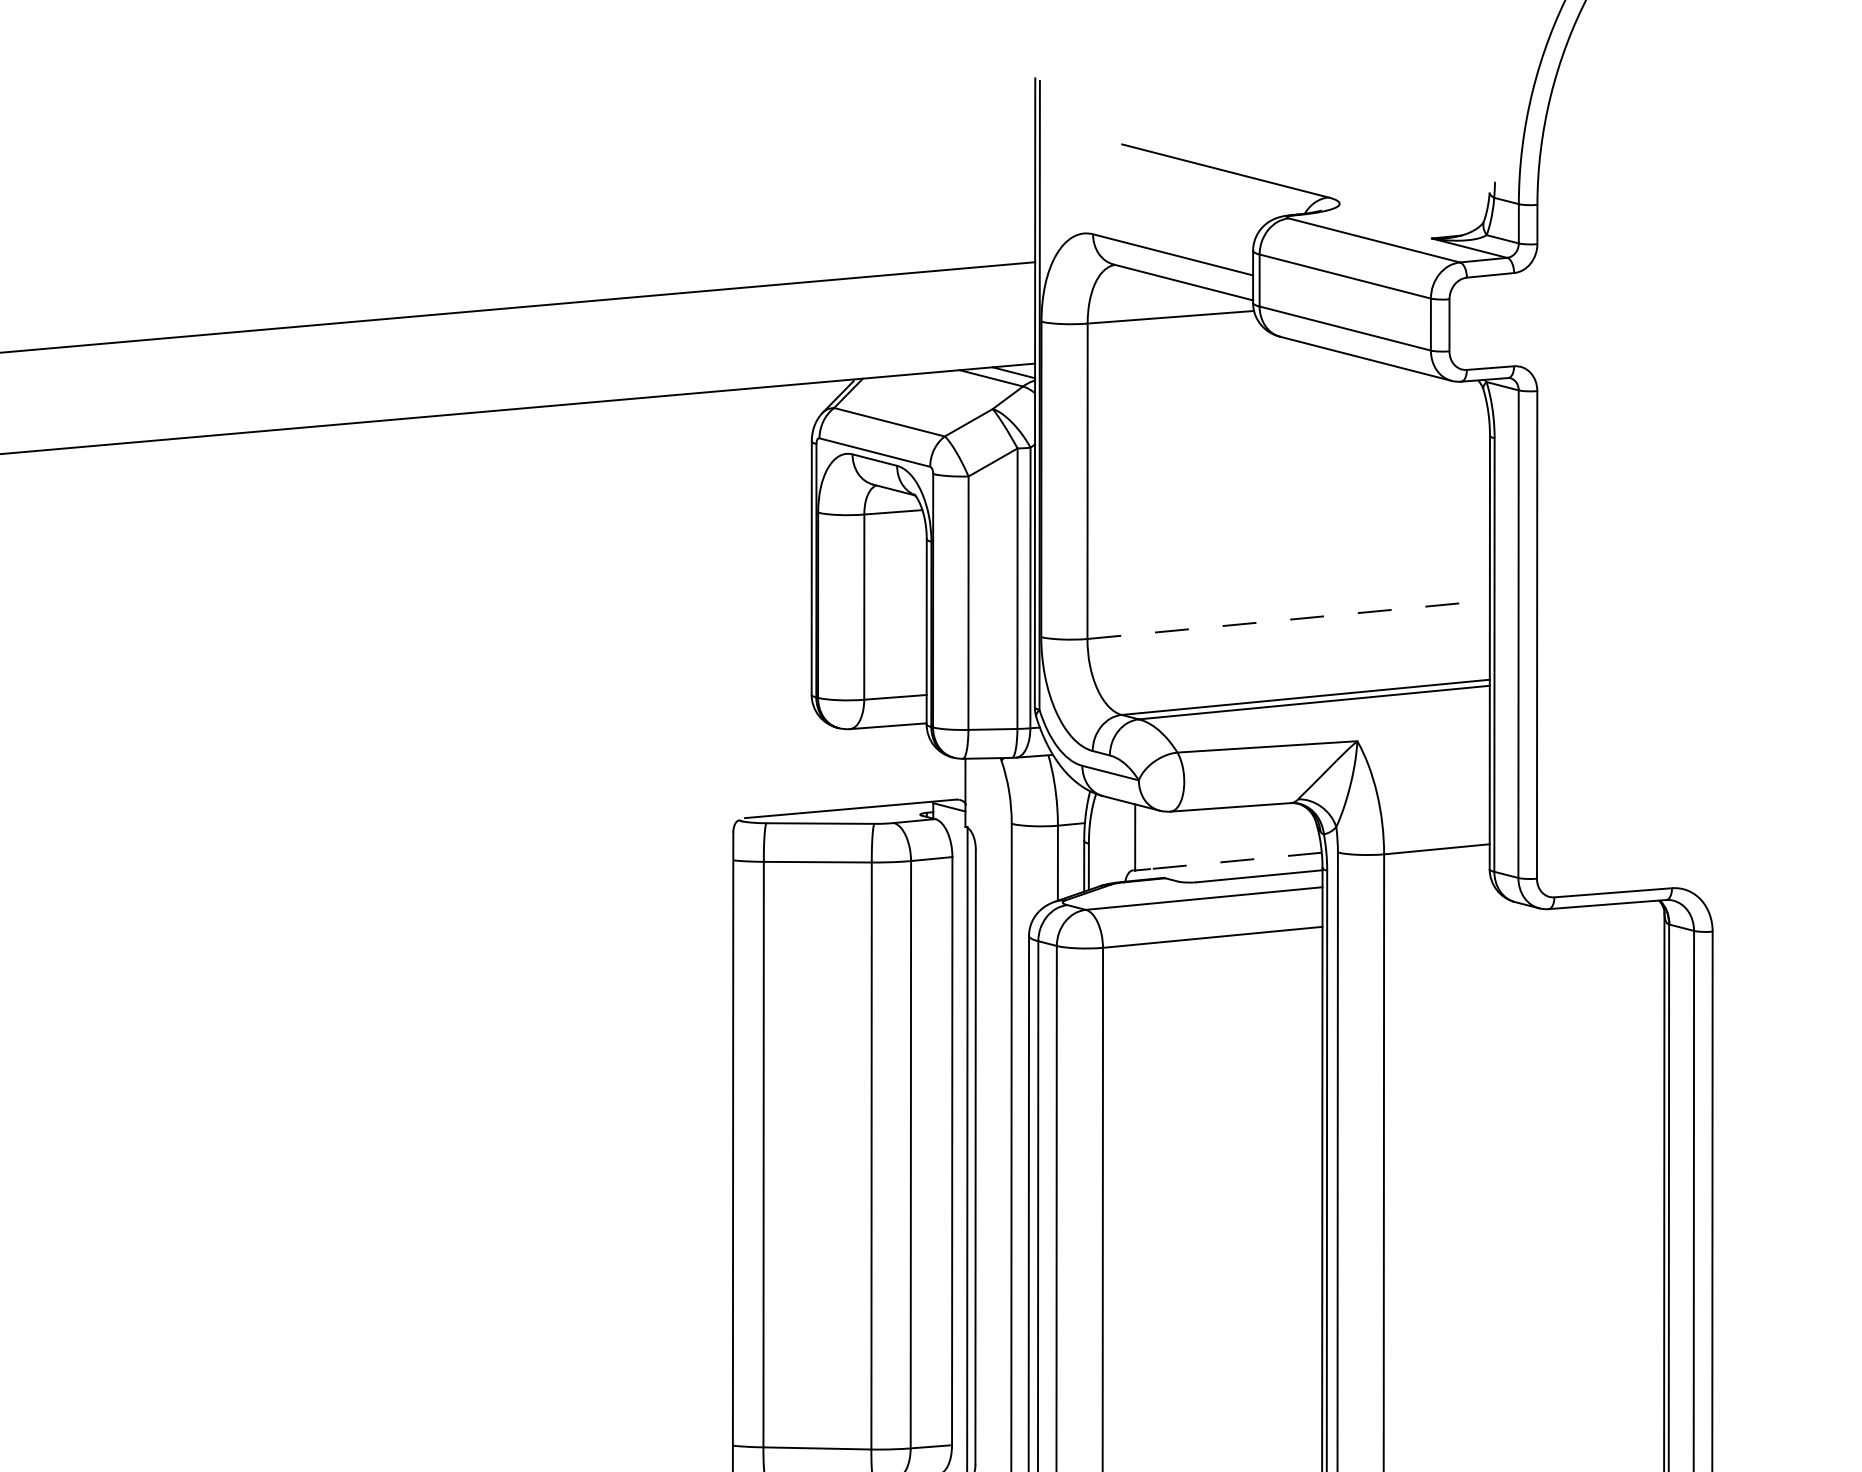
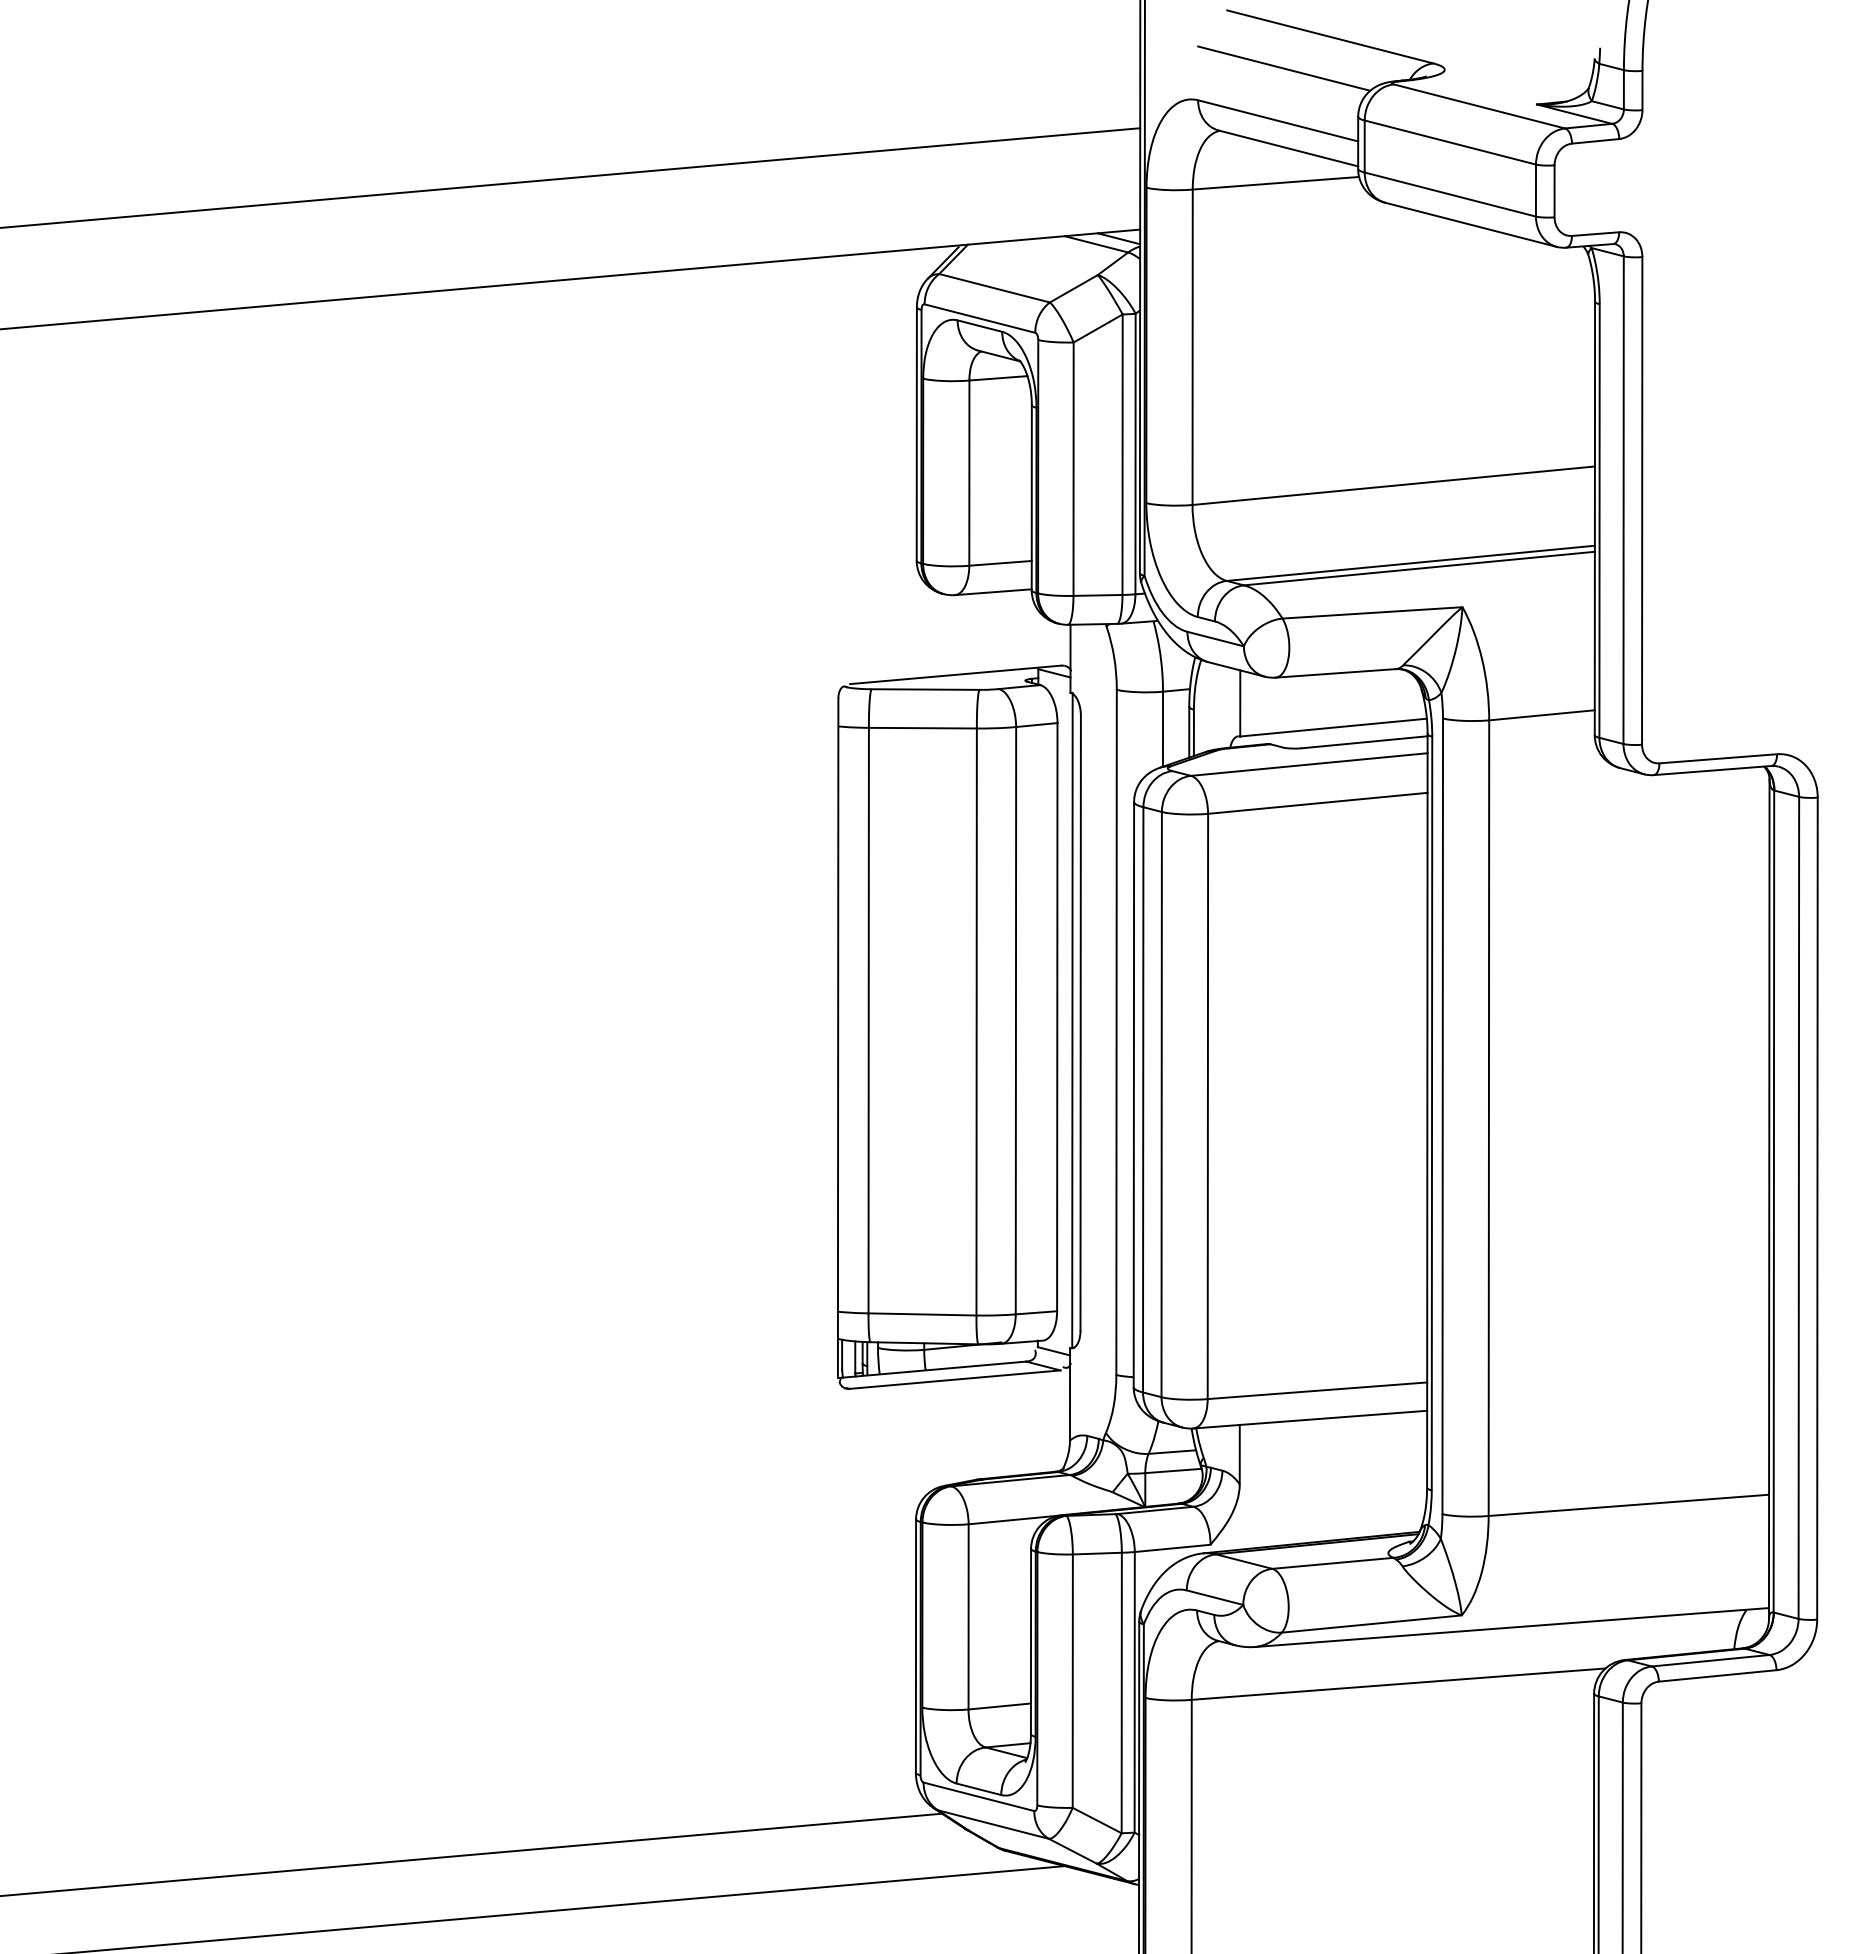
line: (1179, 202) -> (1284, 68), added
line: (1289, 619) -> (1394, 485), dashed -> solid
line: (1235, 860) -> (1340, 726), dashed -> solid

